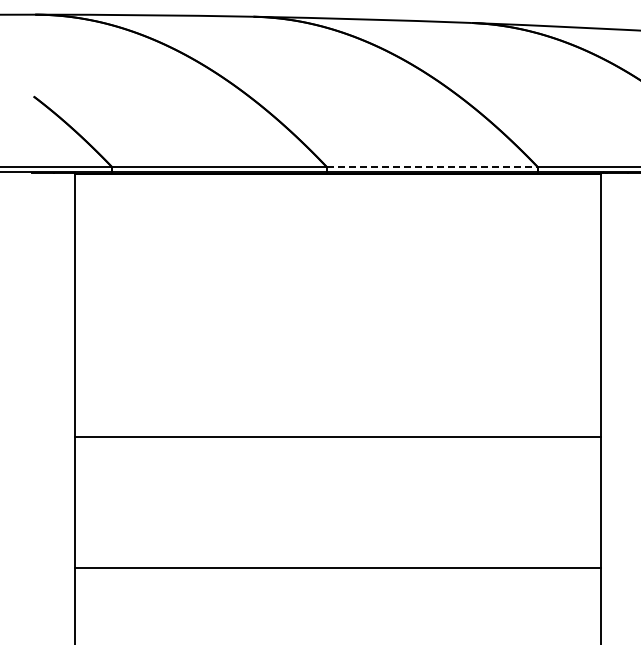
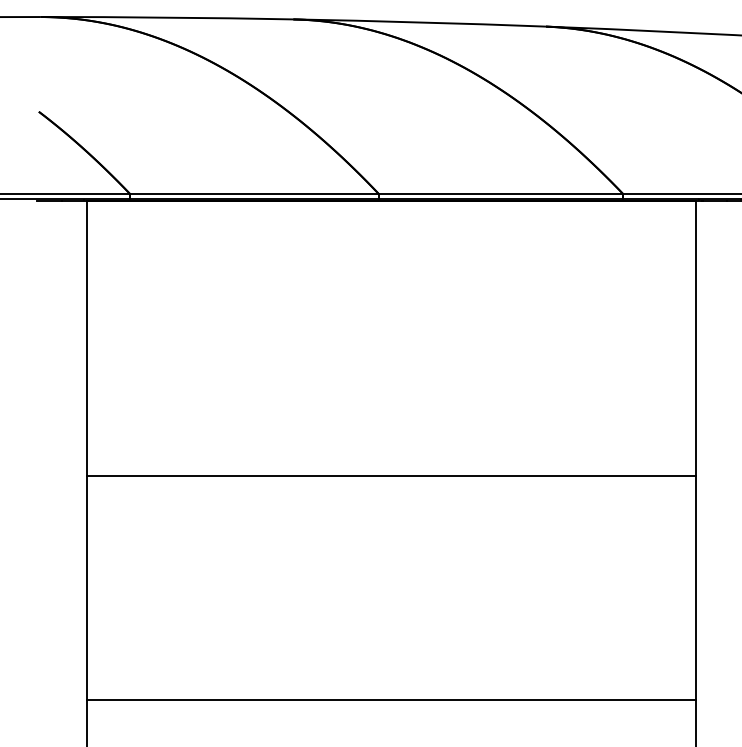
line: (433, 167) -> (501, 193), dashed -> solid
line: (338, 436) -> (391, 475), moved
line: (338, 567) -> (391, 700), moved

